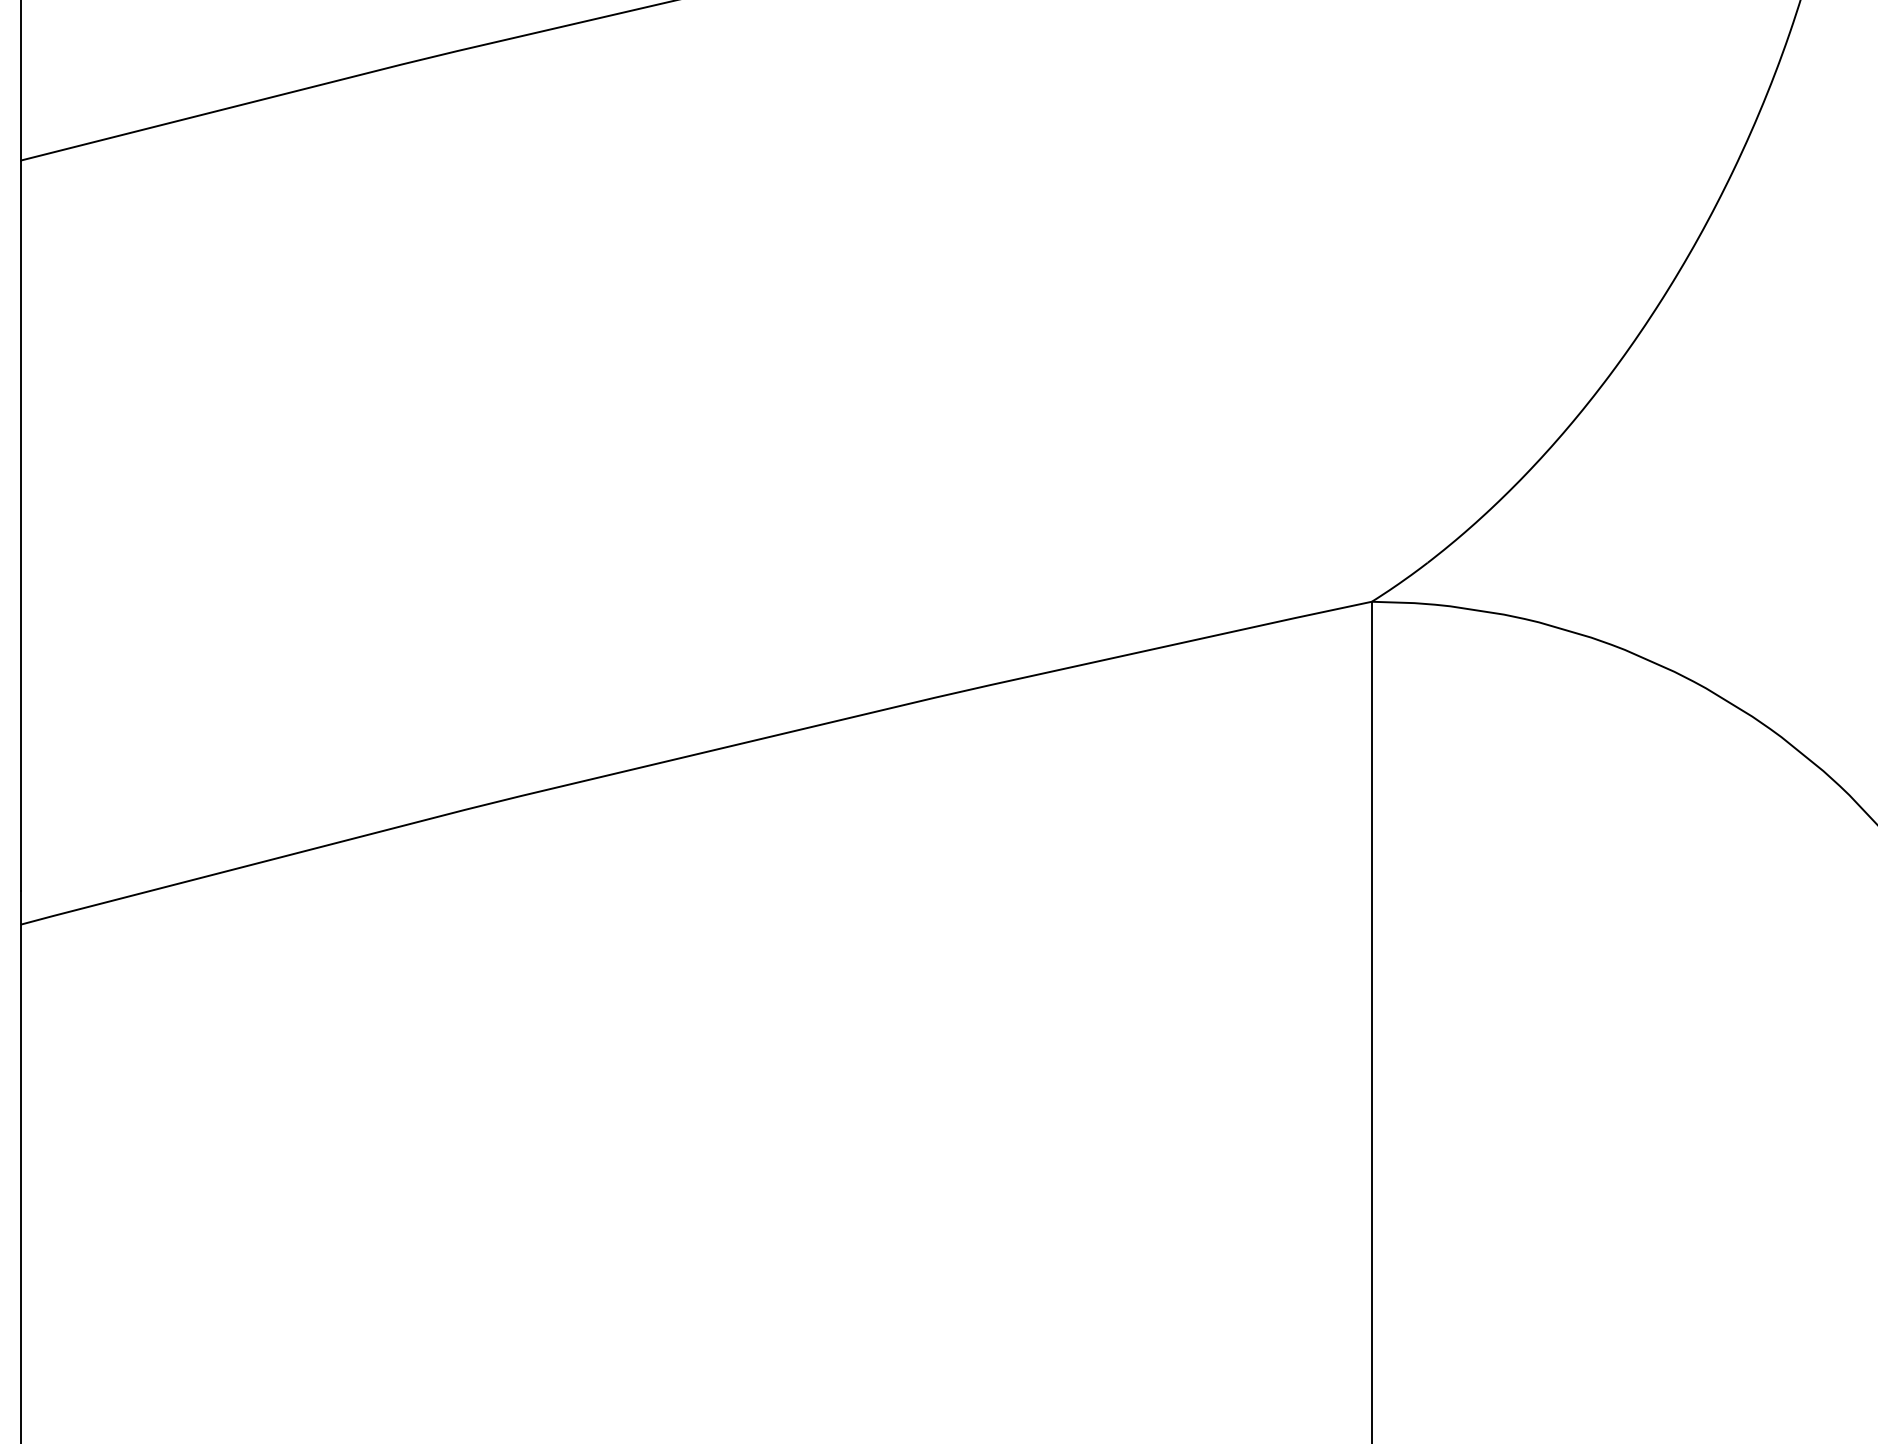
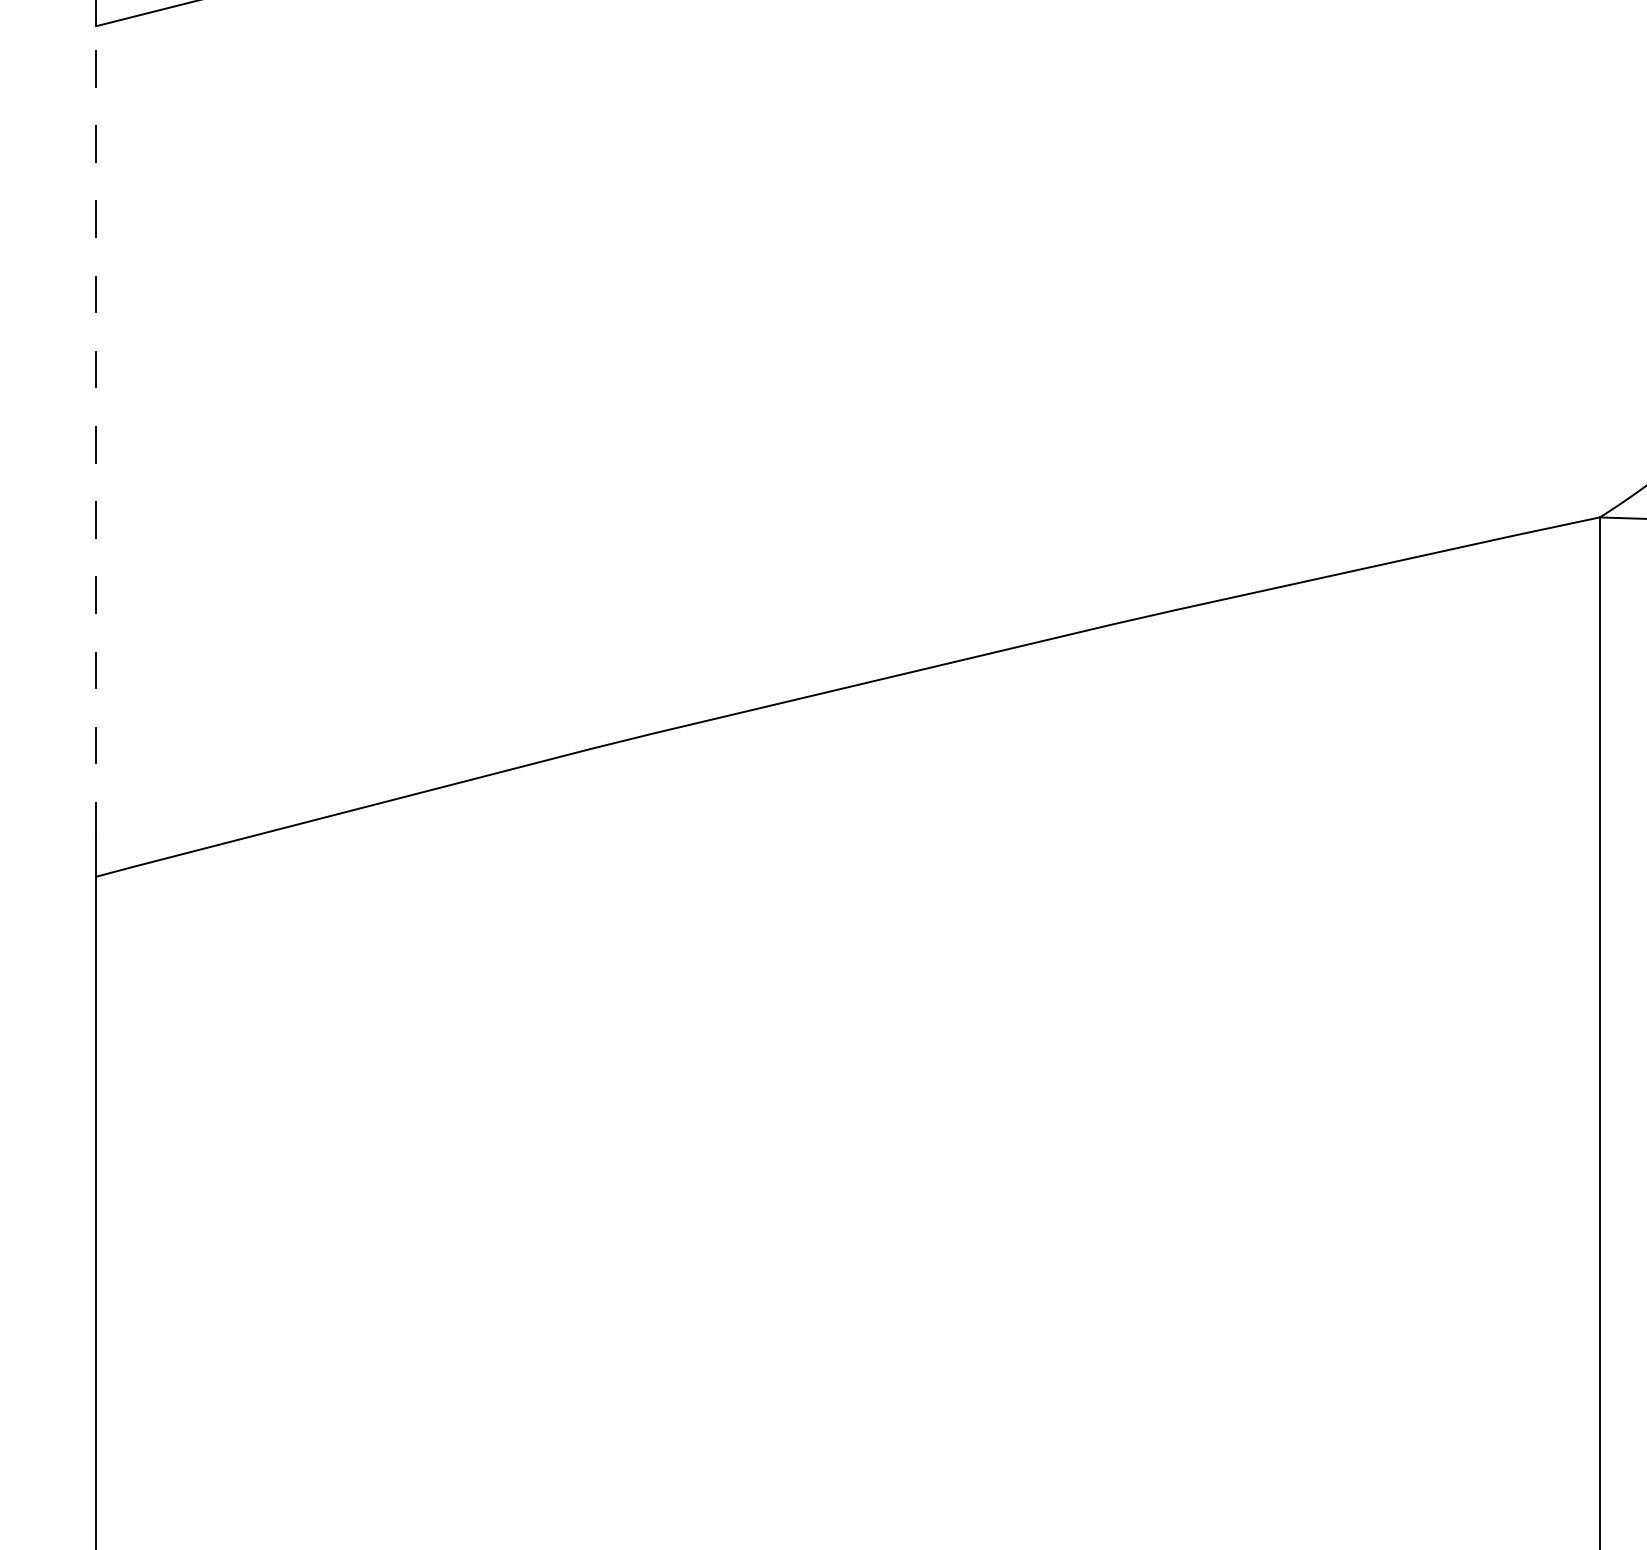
line: (20, 525) -> (95, 432), solid -> dashed

